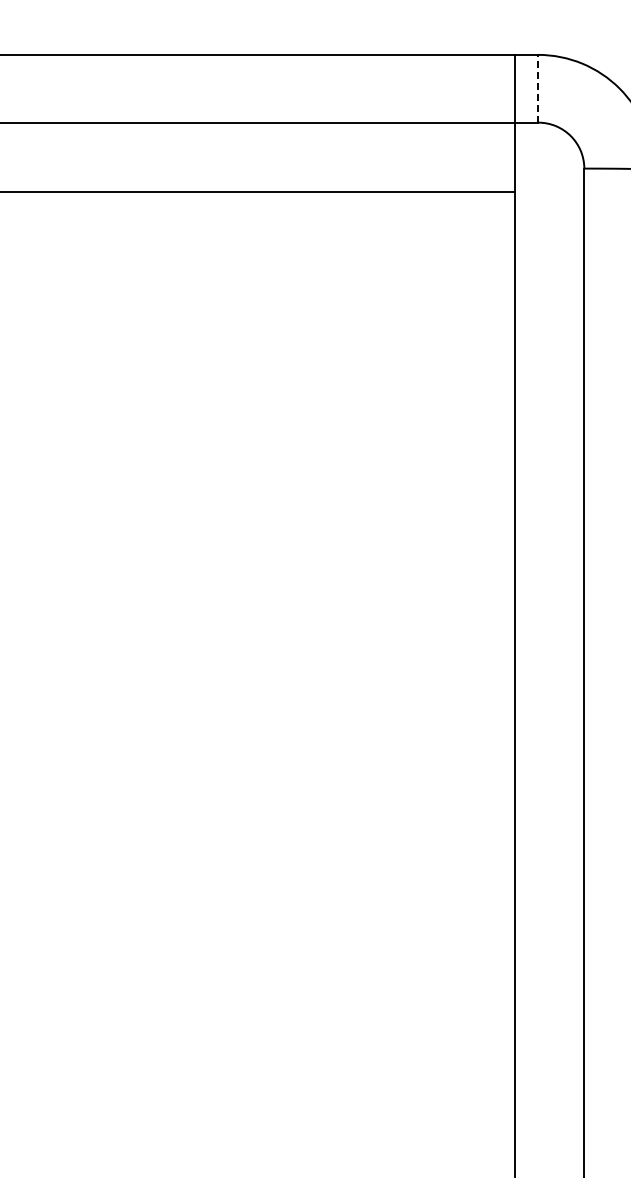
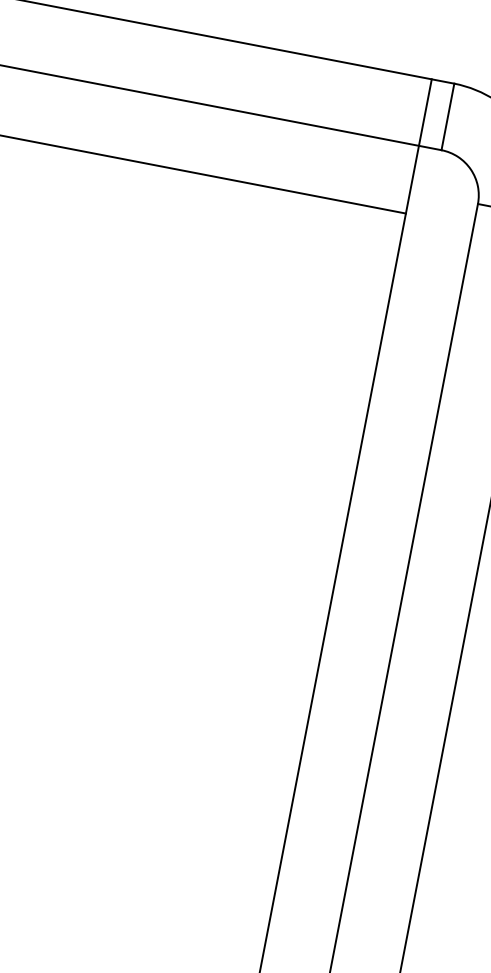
line: (538, 88) -> (448, 116), dashed -> solid

